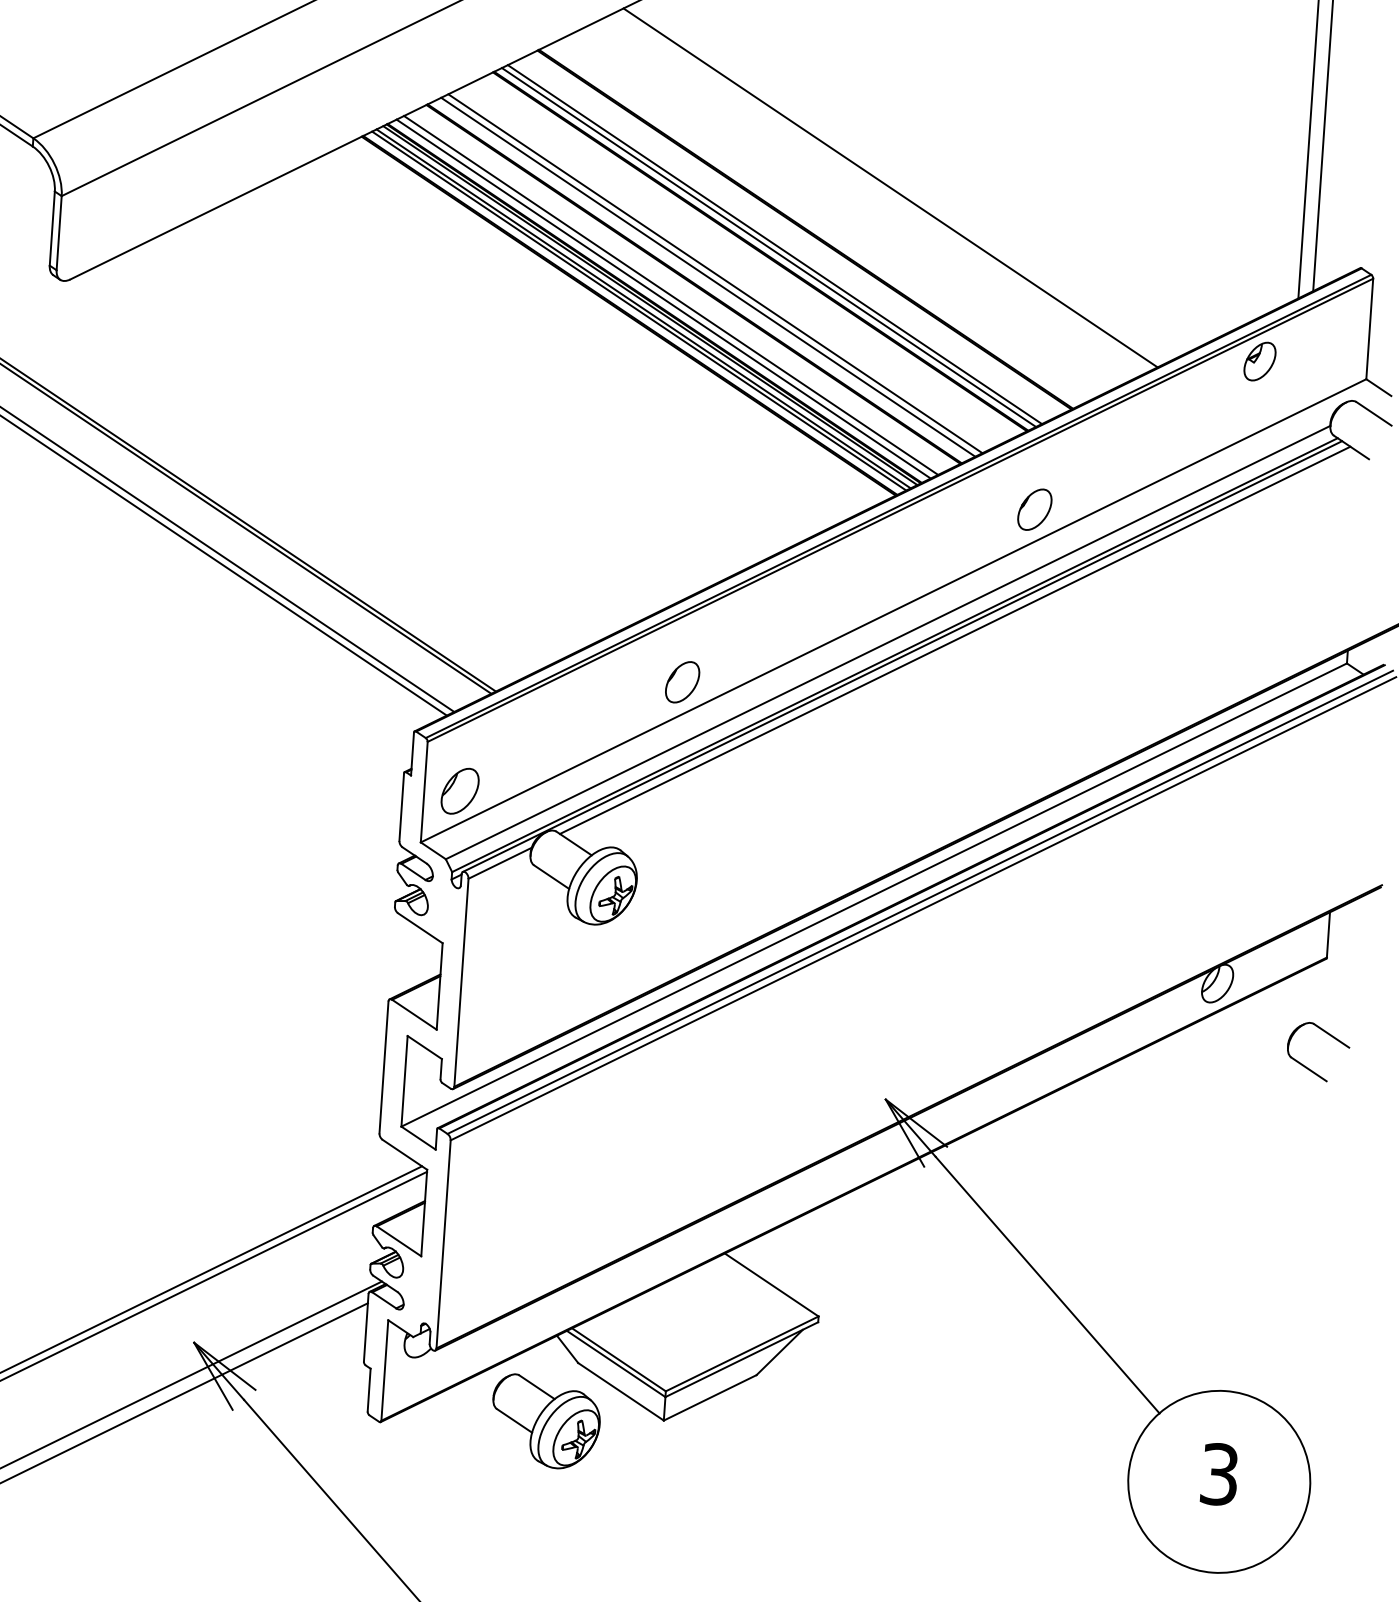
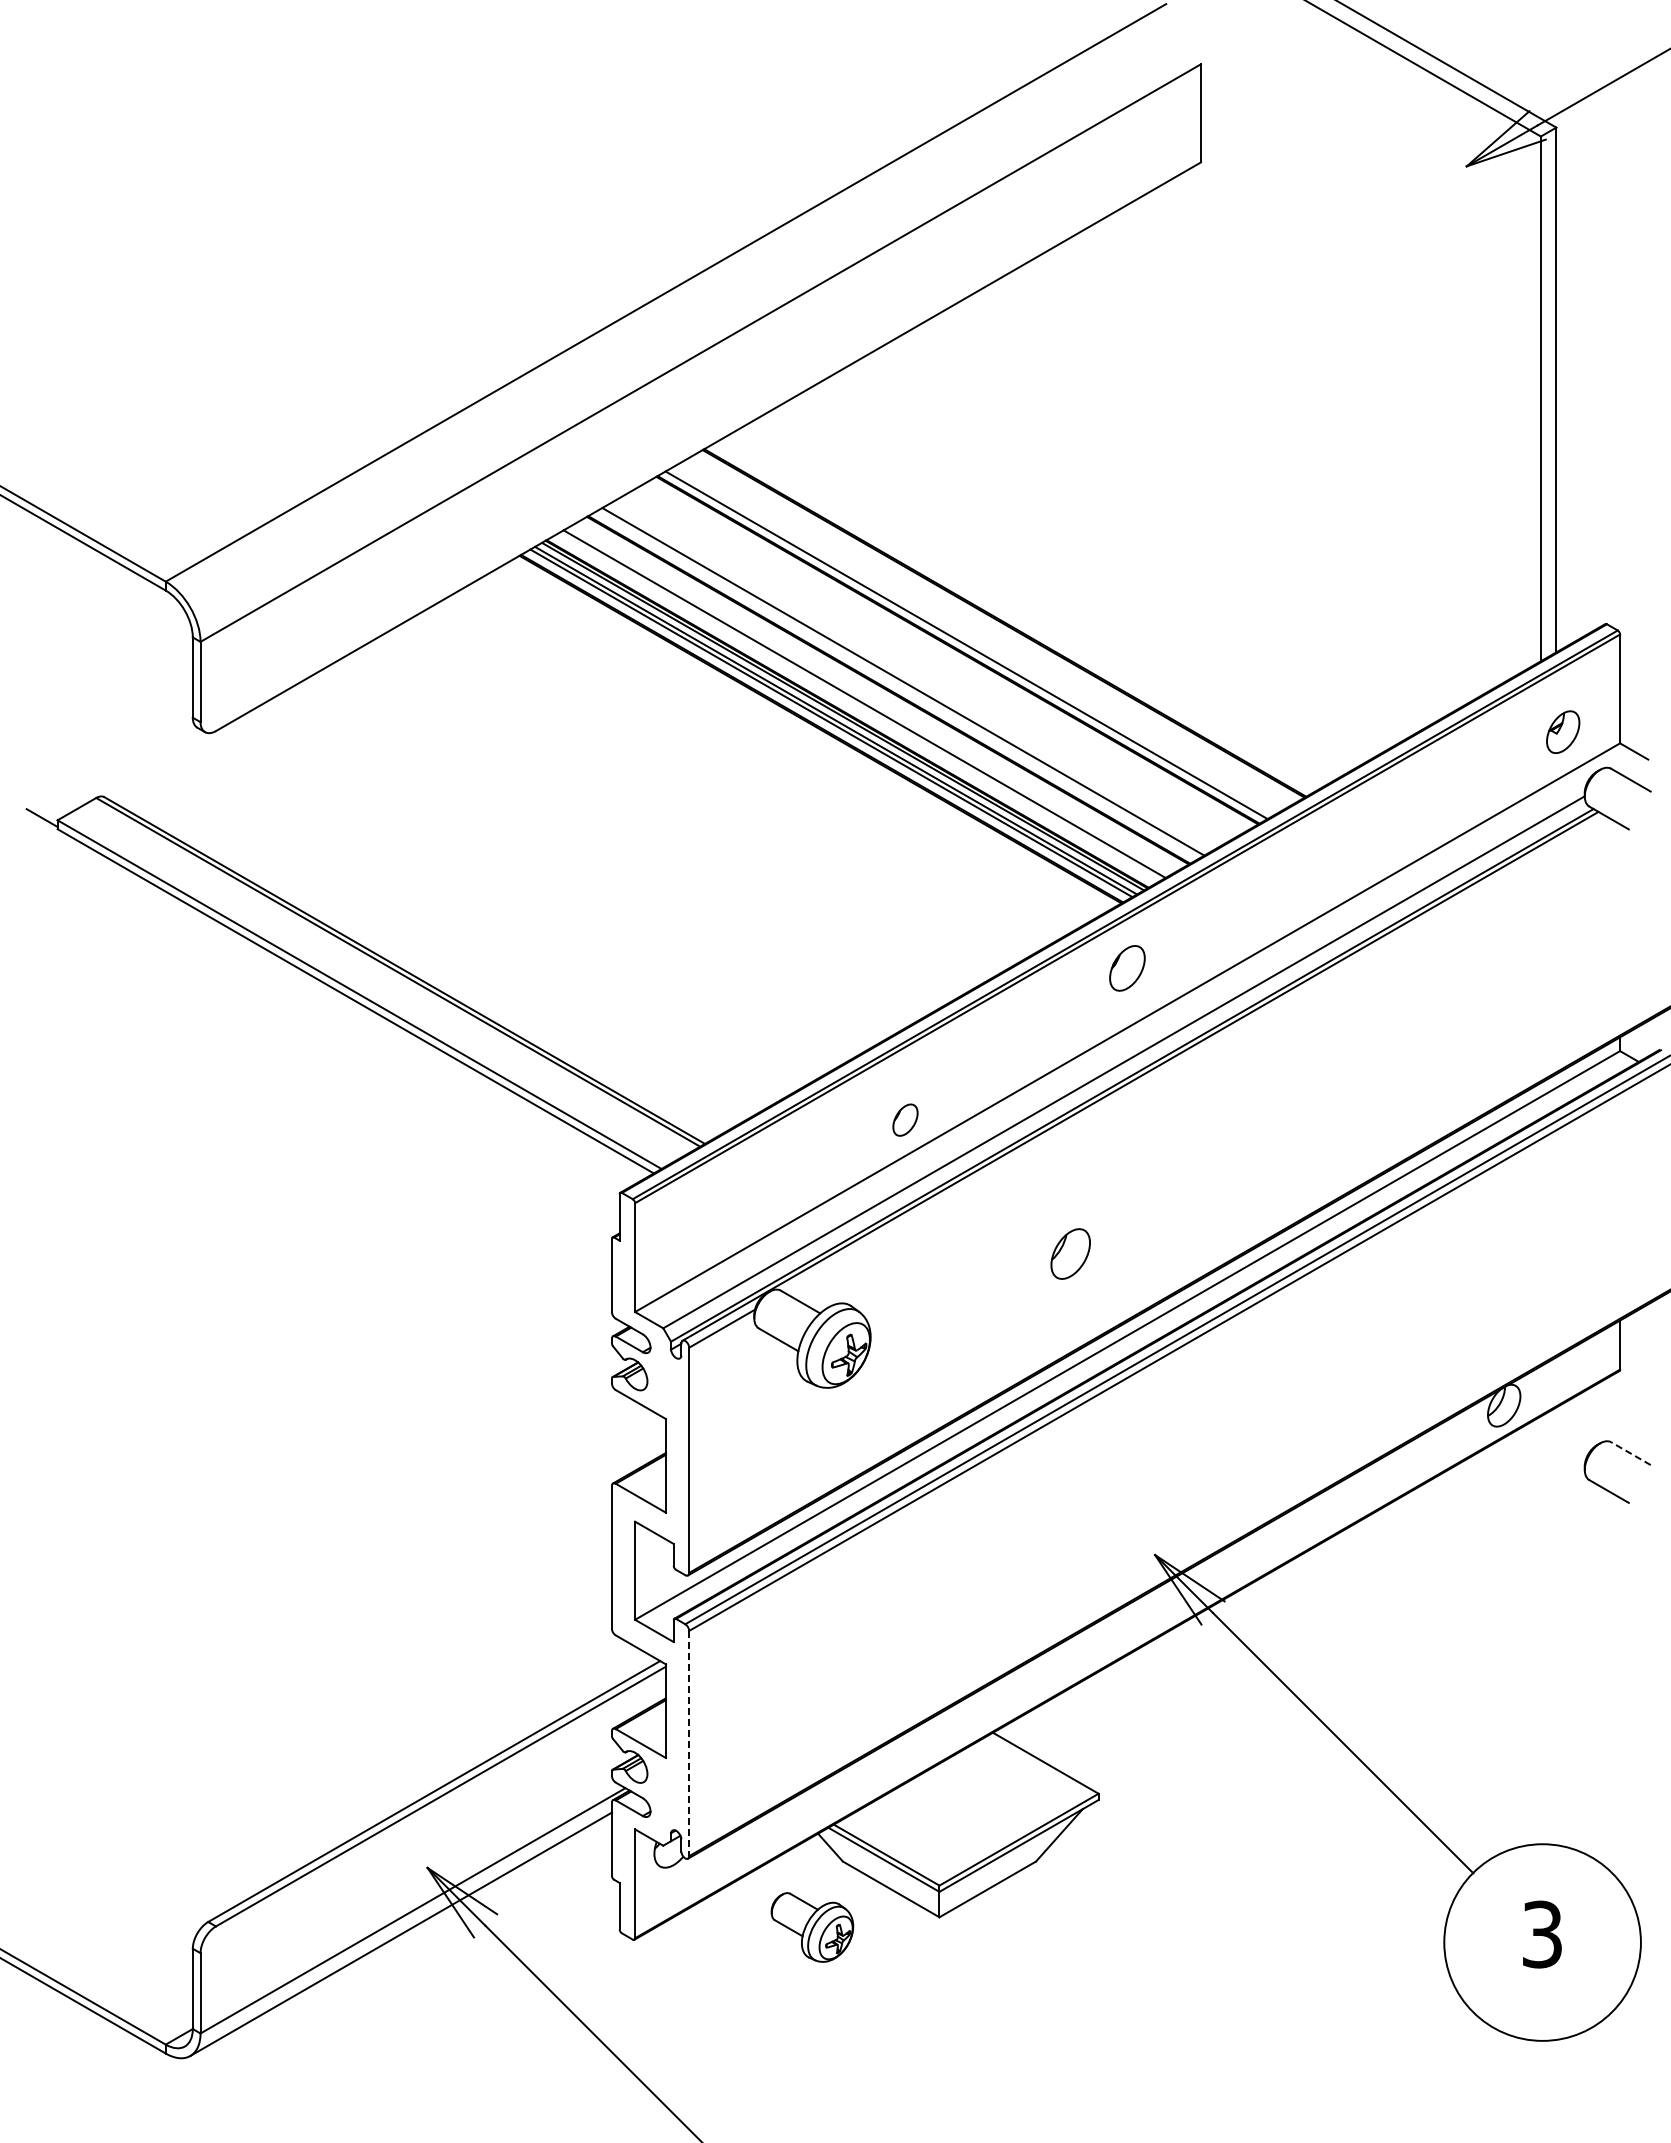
line: (890, 187) -> (1093, 571), removed
line: (774, 244) -> (972, 641), removed
line: (715, 273) -> (910, 677), removed
line: (663, 298) -> (856, 708), removed
part: (1260, 360) -> (1563, 731), moved
part: (1034, 509) -> (1127, 968), moved
line: (954, 639) -> (1195, 1054), removed
part: (682, 681) -> (905, 1119), size x0.7
part: (459, 790) -> (1070, 1253), moved
line: (1331, 1035) -> (1630, 1453), solid -> dashed
line: (443, 1244) -> (689, 1743), solid -> dashed
part: (545, 1421) -> (812, 1927), size x0.7

